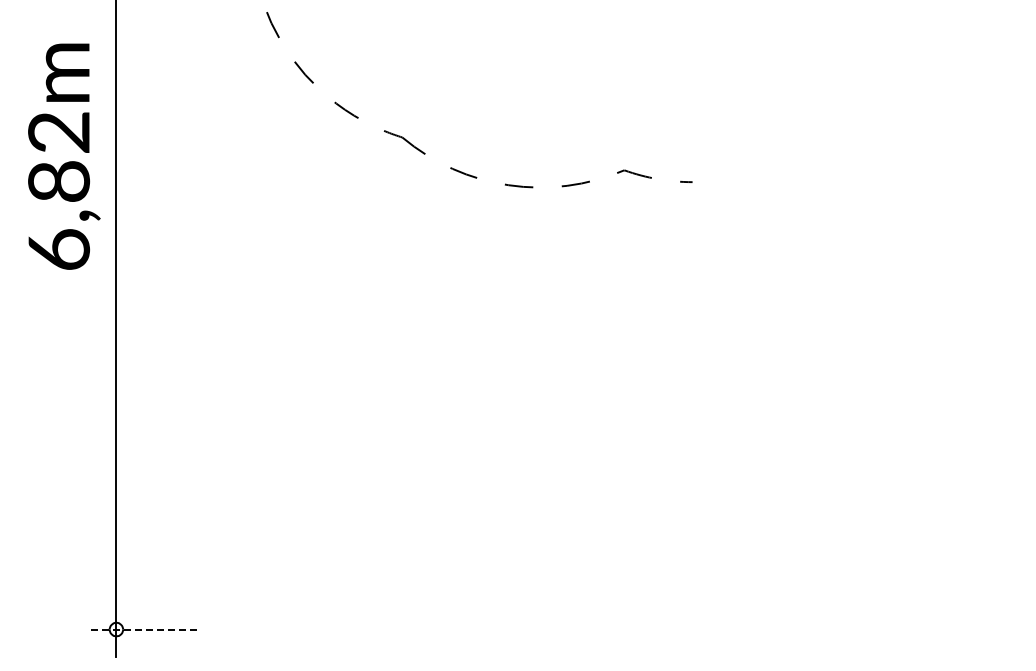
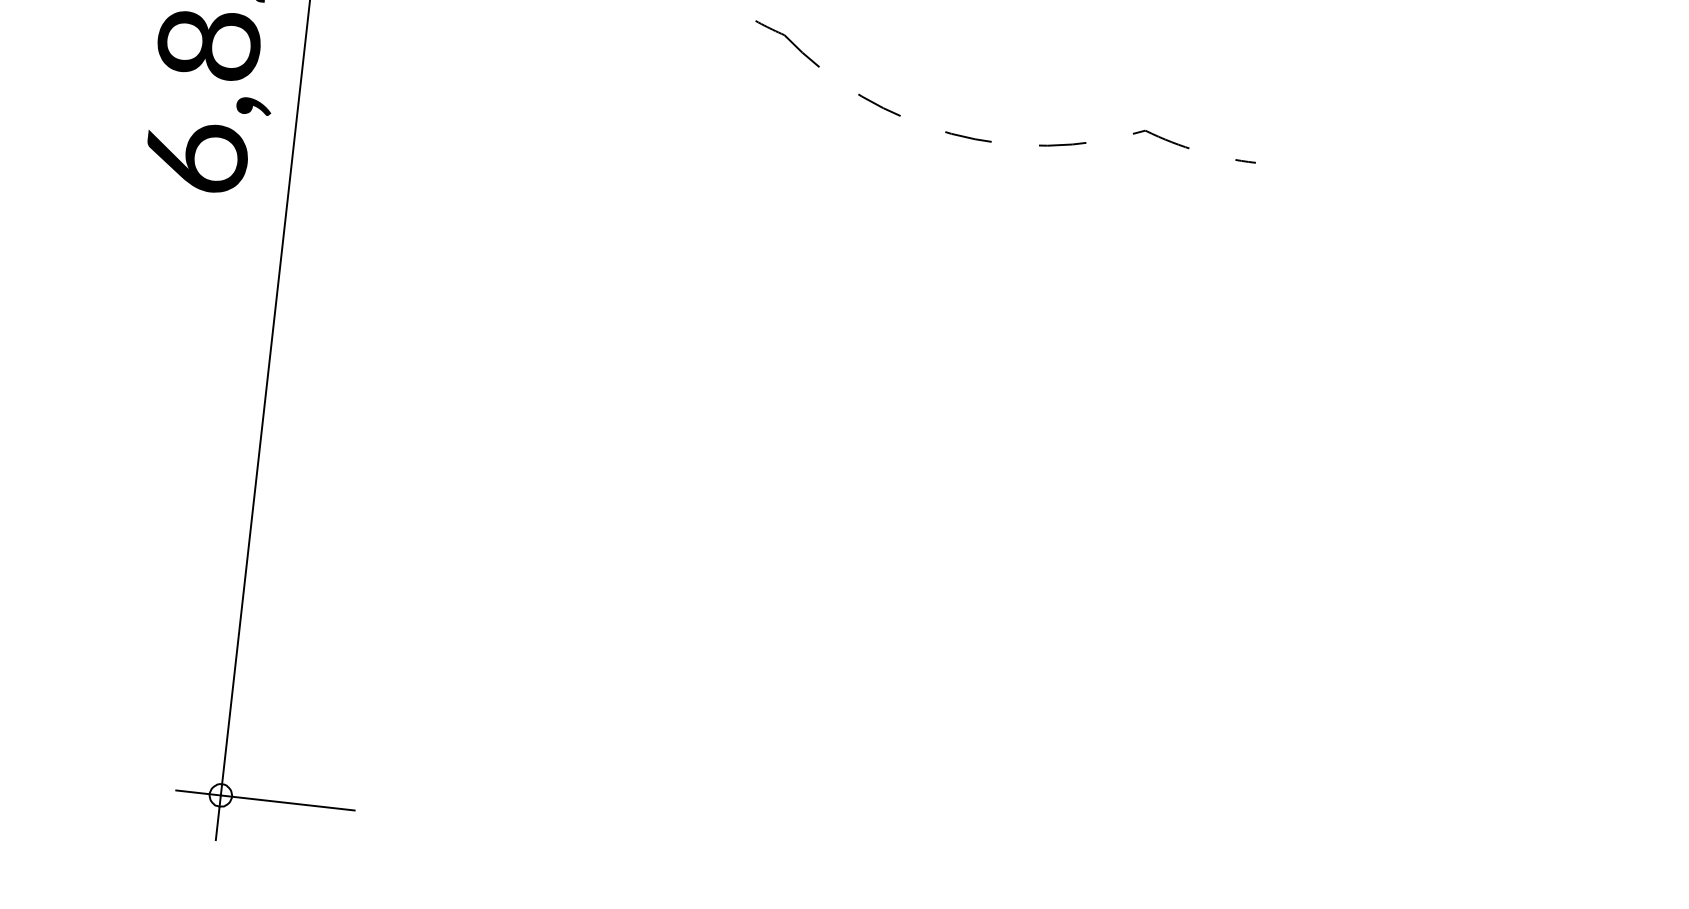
line: (143, 629) -> (265, 800), dashed -> solid

